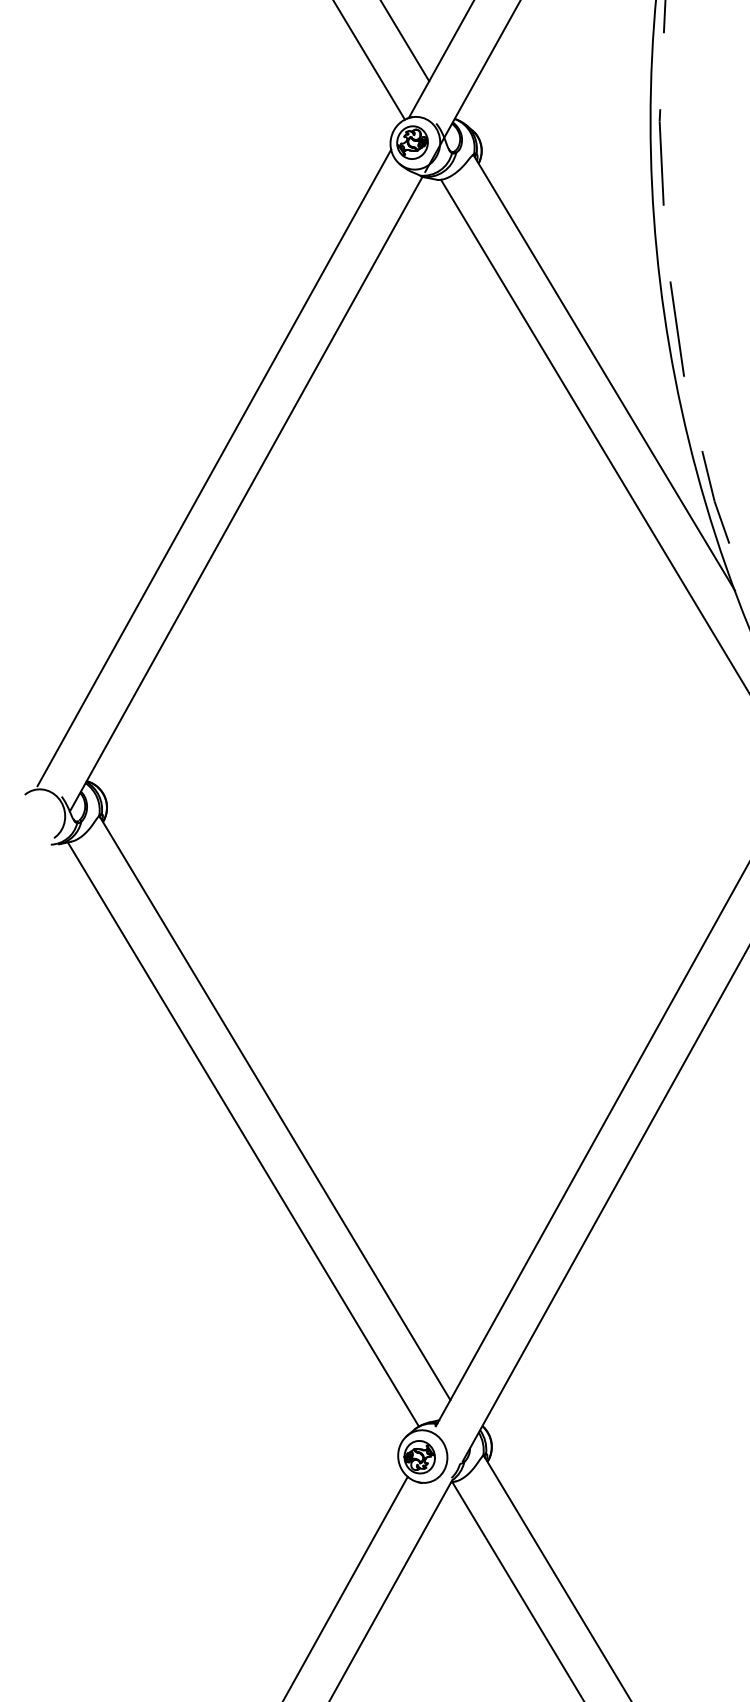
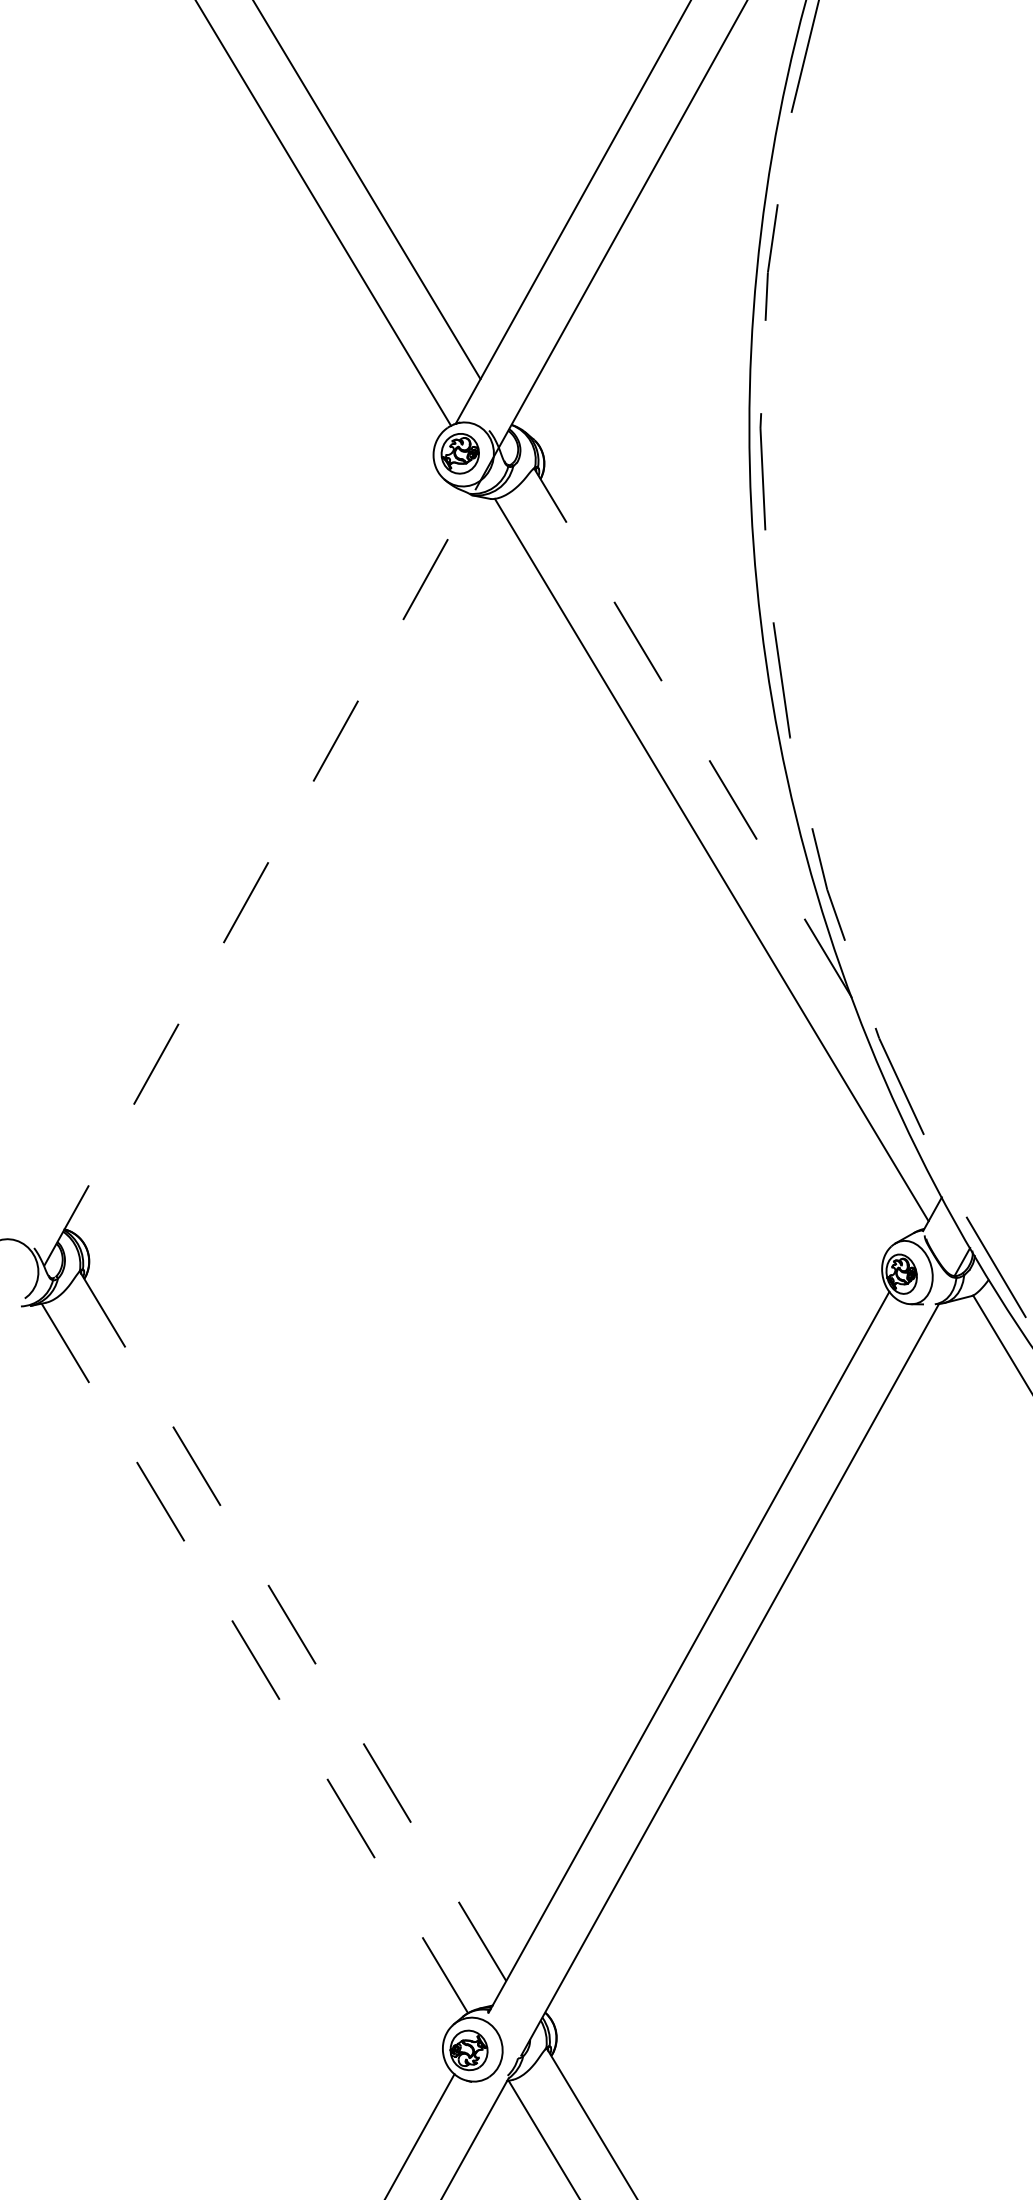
line: (604, 372) -> (693, 733), solid -> dashed
line: (214, 467) -> (219, 848), removed
line: (246, 494) -> (258, 880), solid -> dashed
line: (275, 1108) -> (293, 1626), solid -> dashed
line: (243, 1134) -> (254, 1658), solid -> dashed

